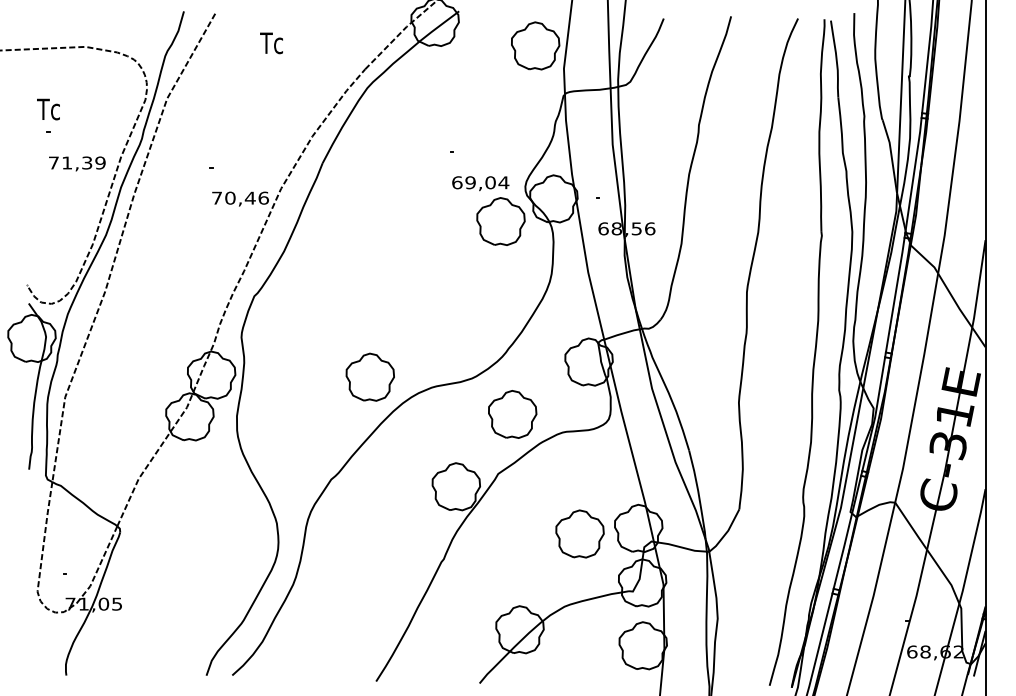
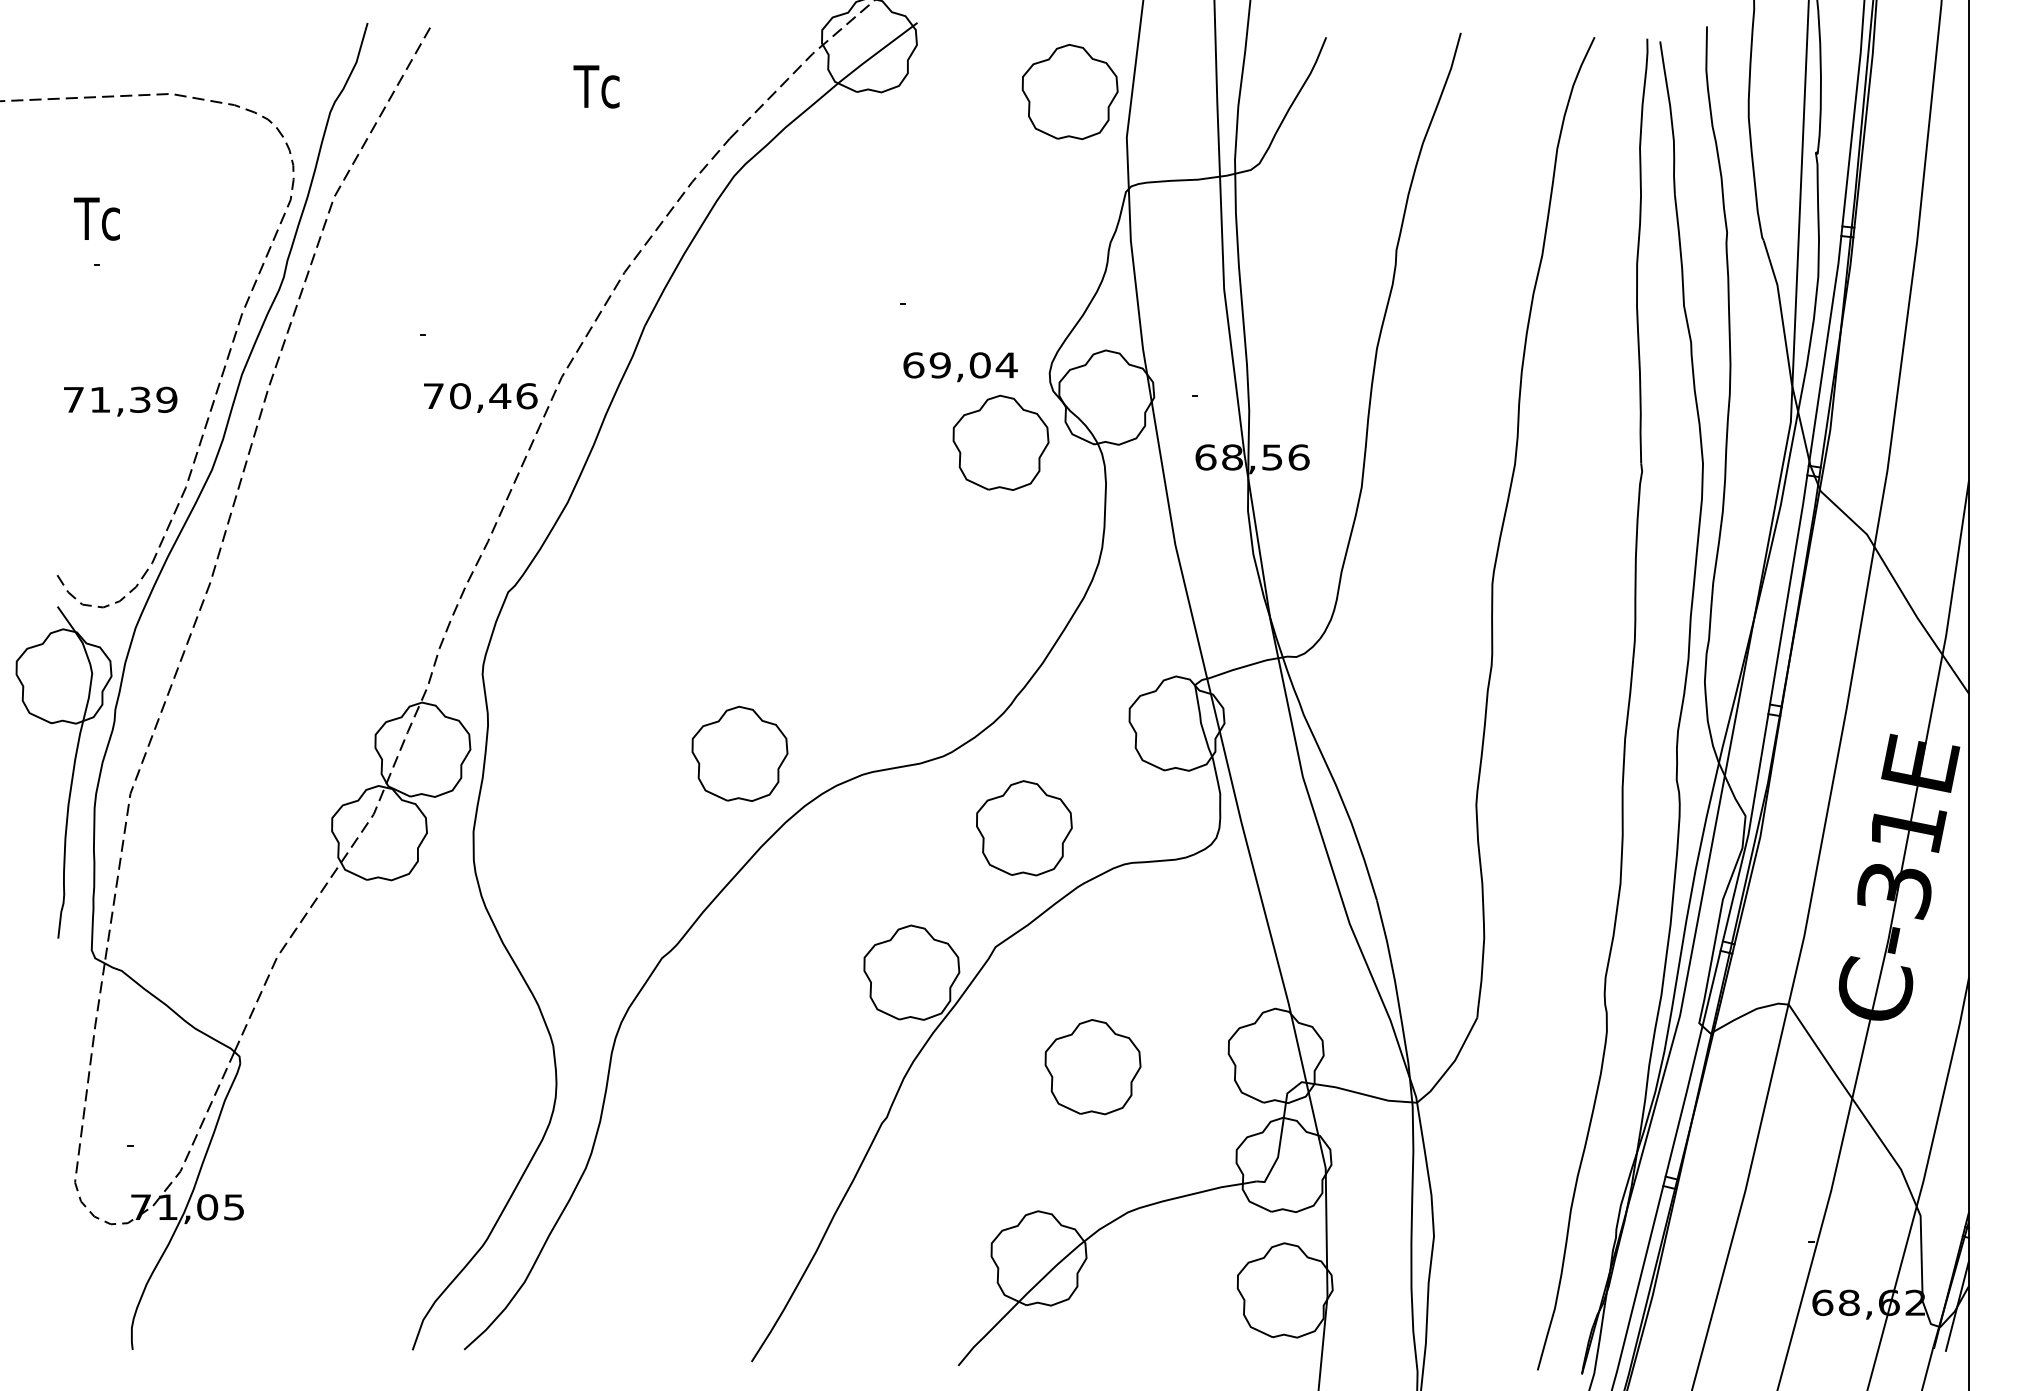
text: (271, 43) -> (596, 87), moved
text: (77, 163) -> (120, 400), moved
part: (579, 533) -> (1091, 1066), moved

